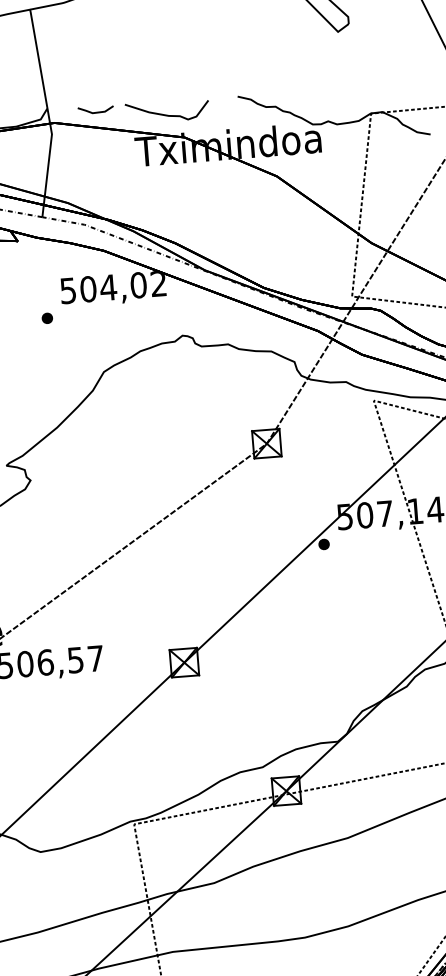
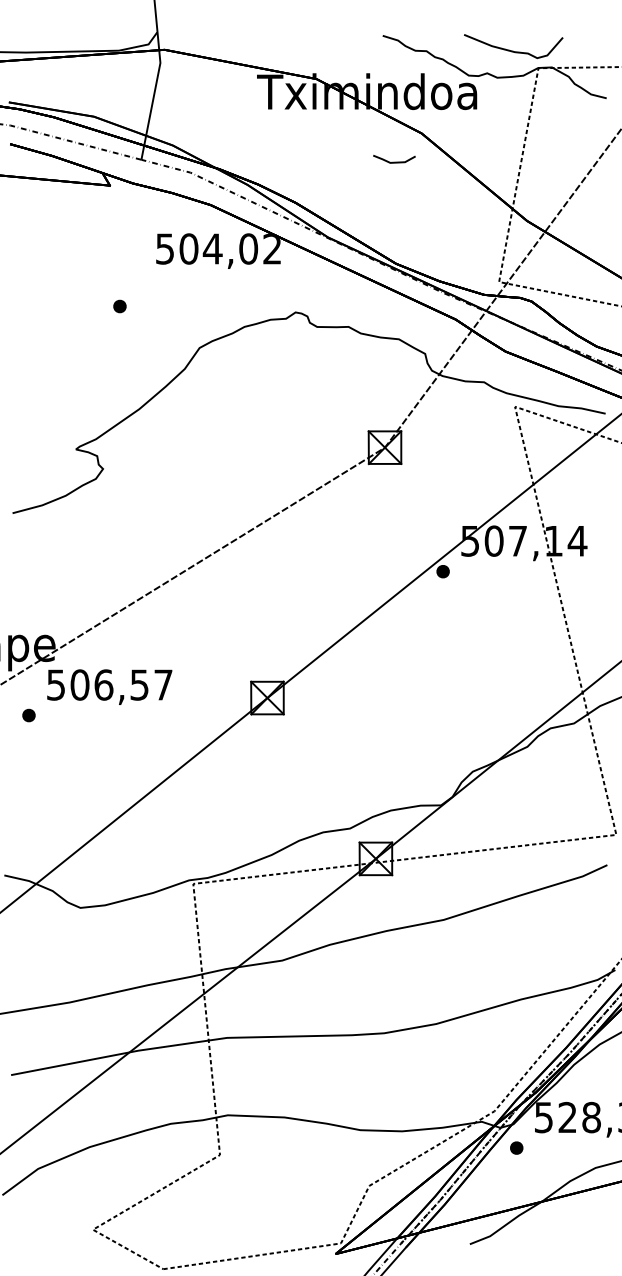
line: (96, 111) -> (394, 161), moved
curve: (167, 114) -> (513, 50), moved
part: (47, 318) -> (119, 306), moved

